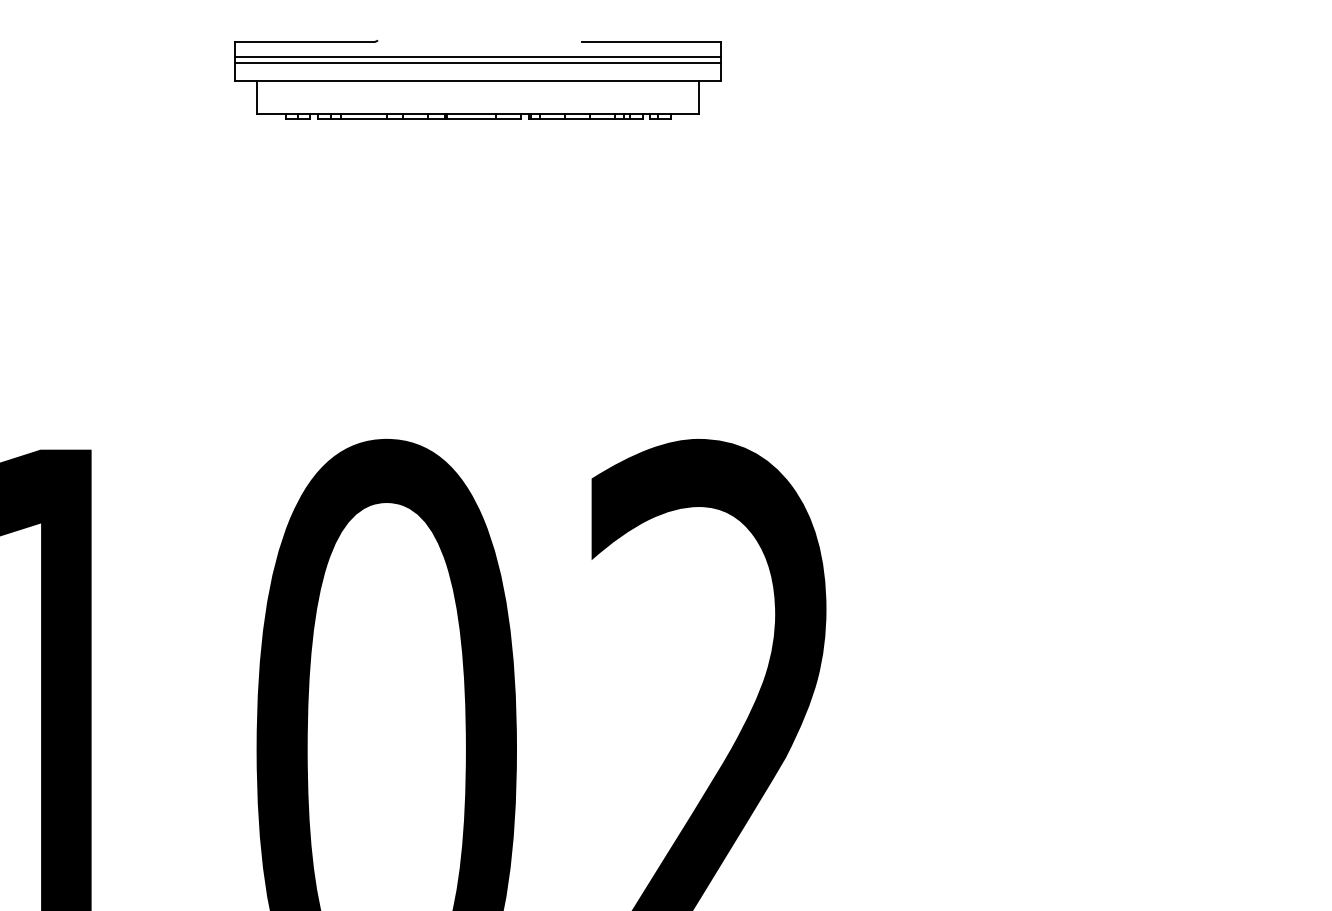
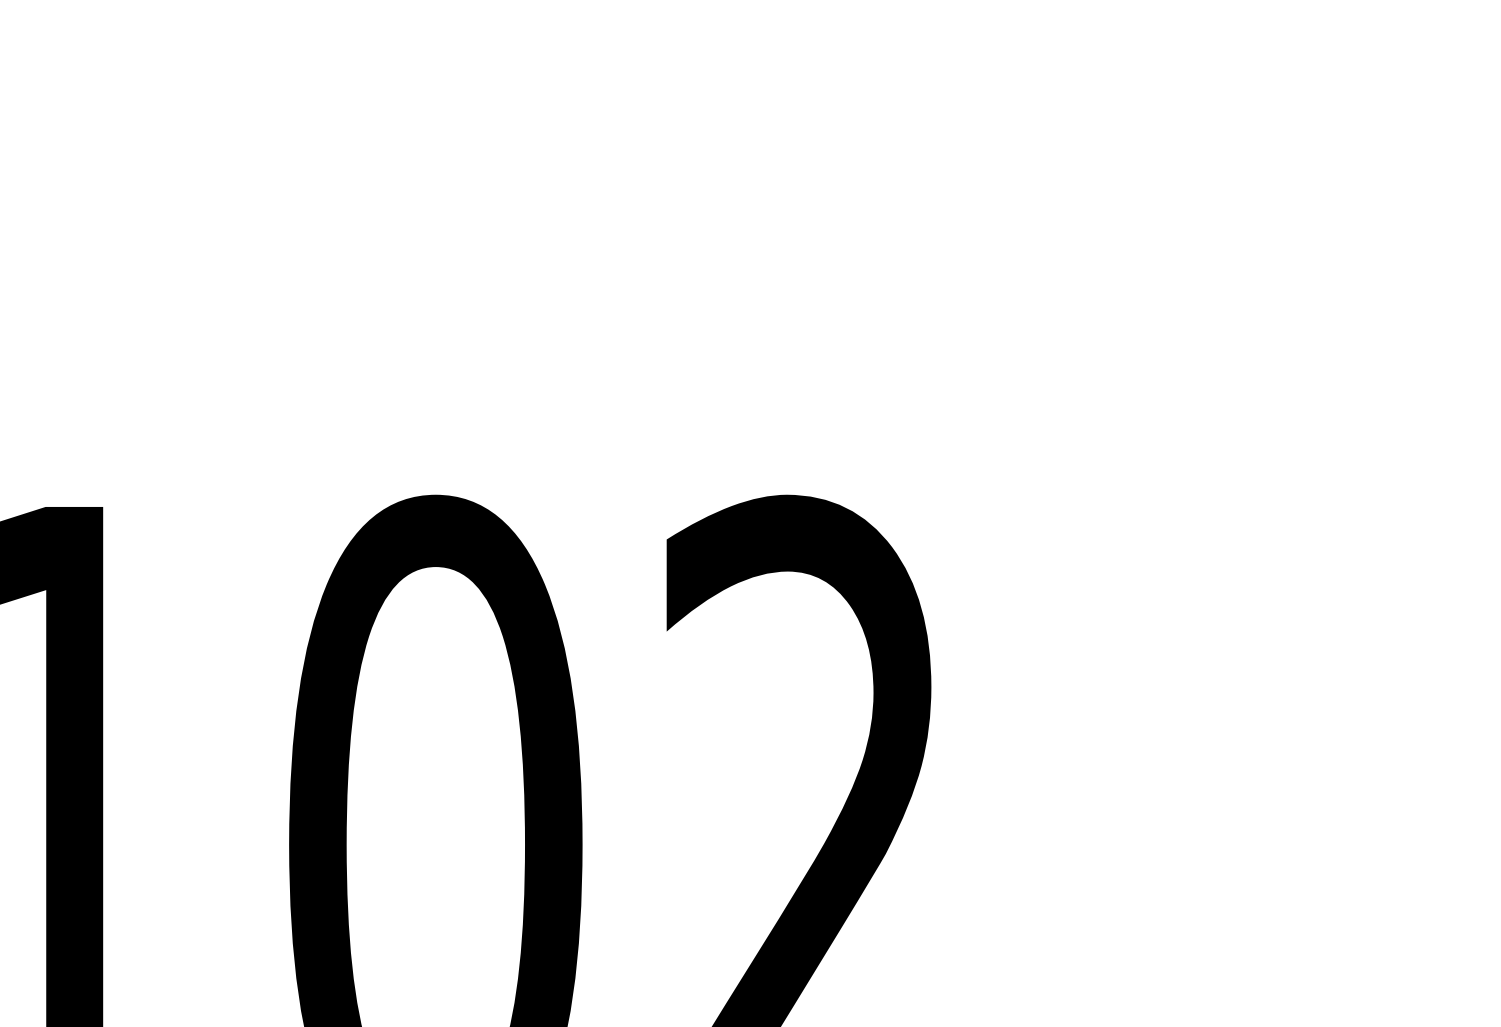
part: (477, 79) -> (538, 89), removed

